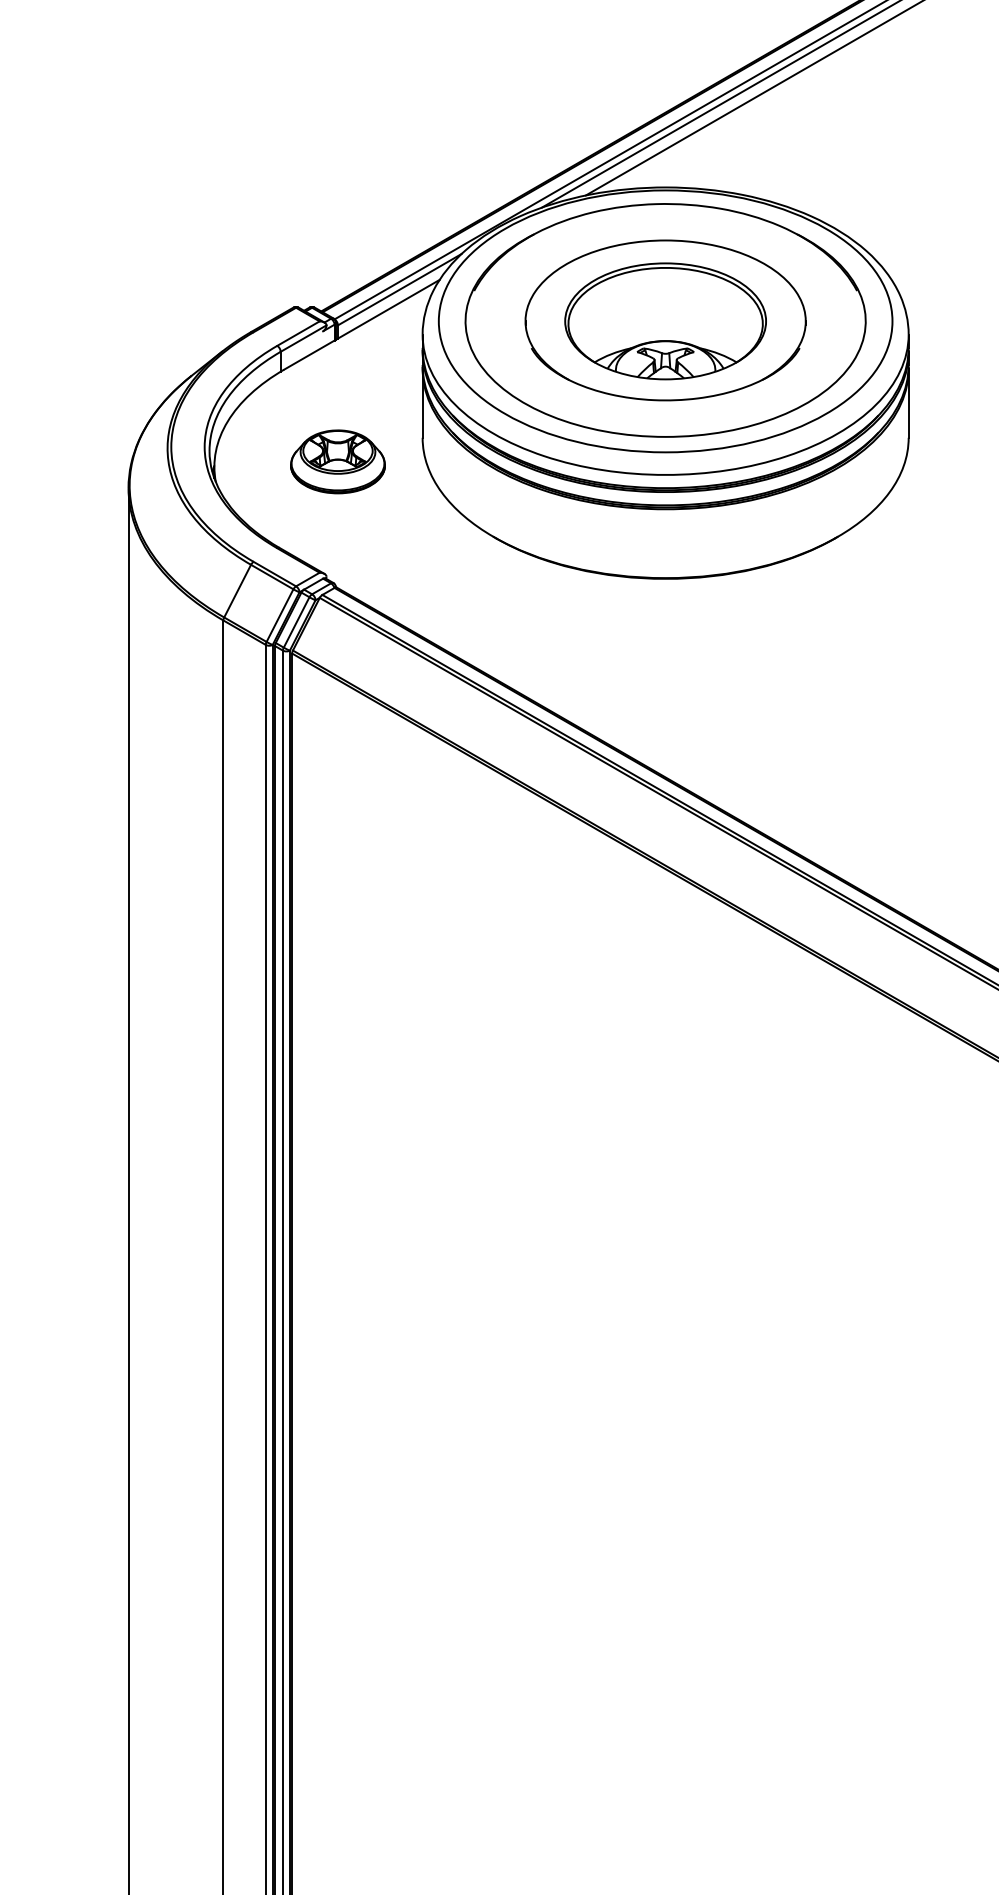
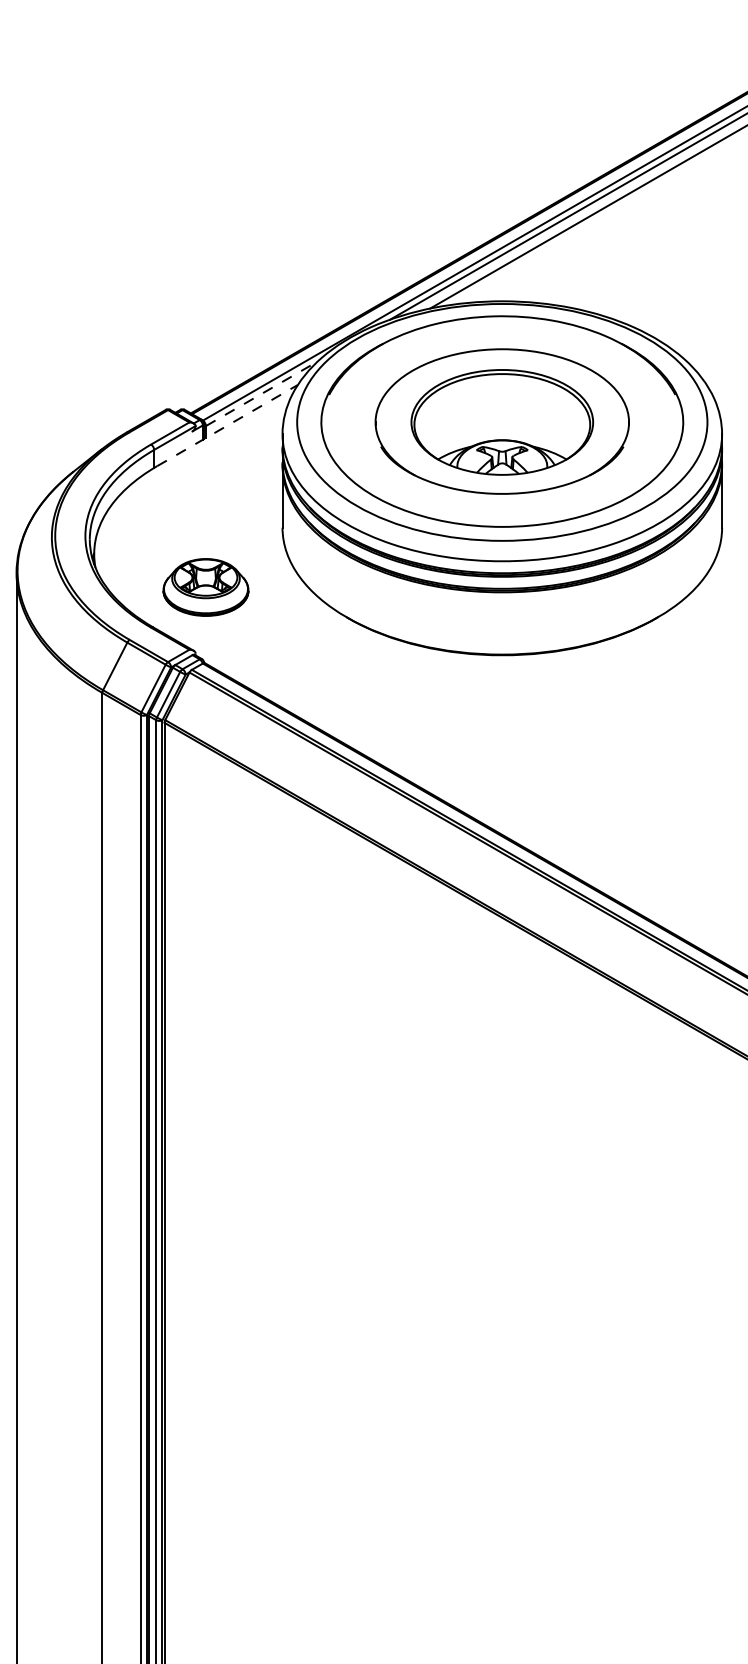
line: (400, 289) -> (262, 393), solid -> dashed
line: (361, 324) -> (227, 425), solid -> dashed
part: (337, 461) -> (205, 587), moved

